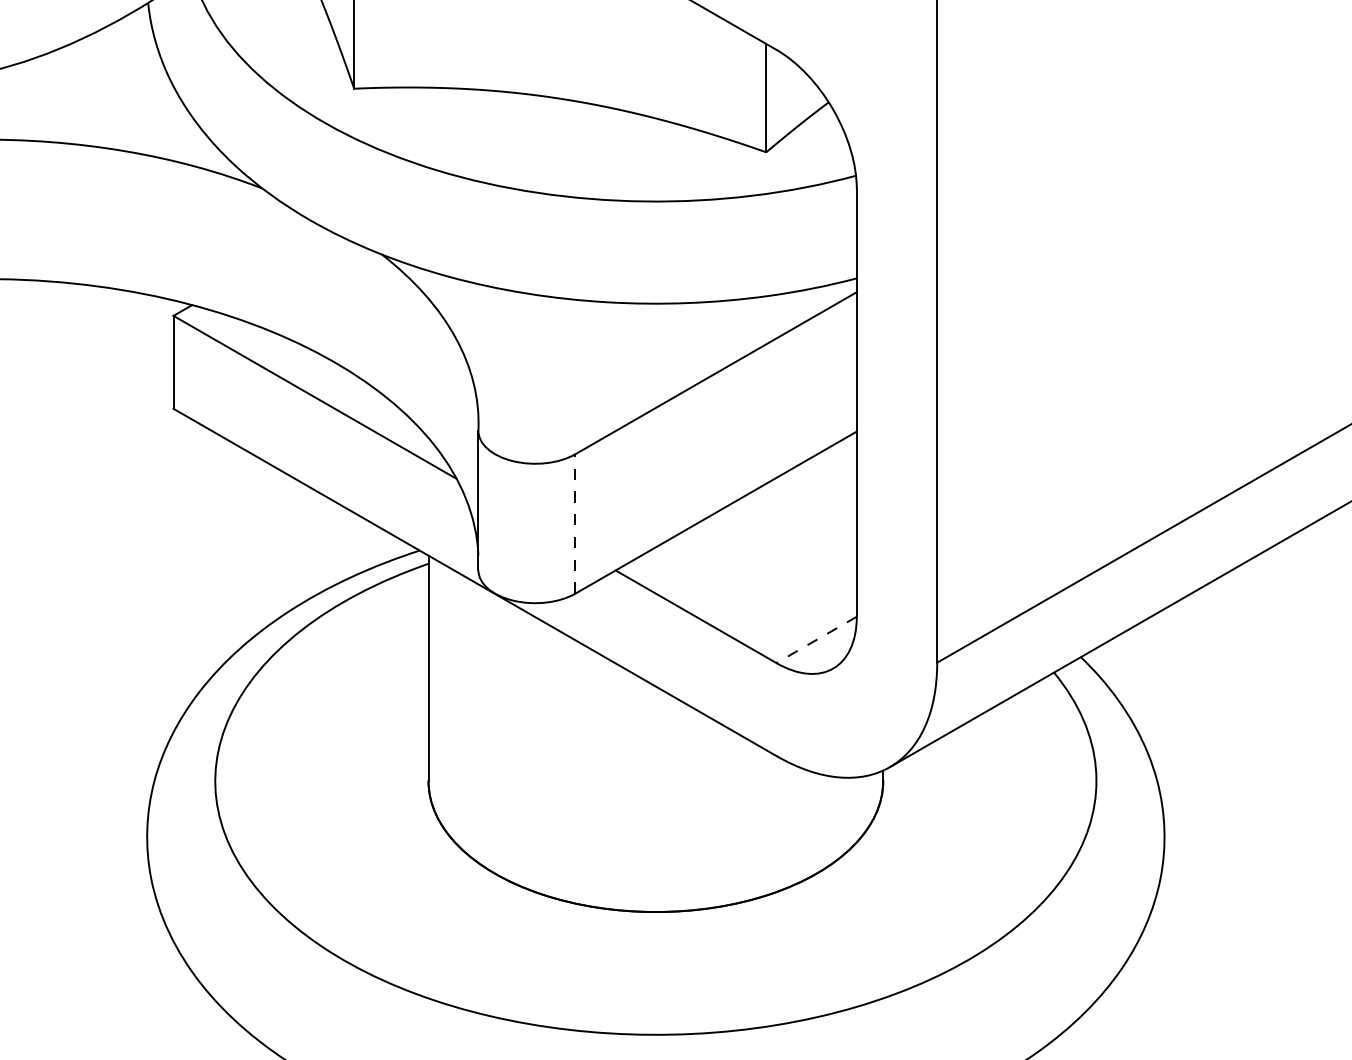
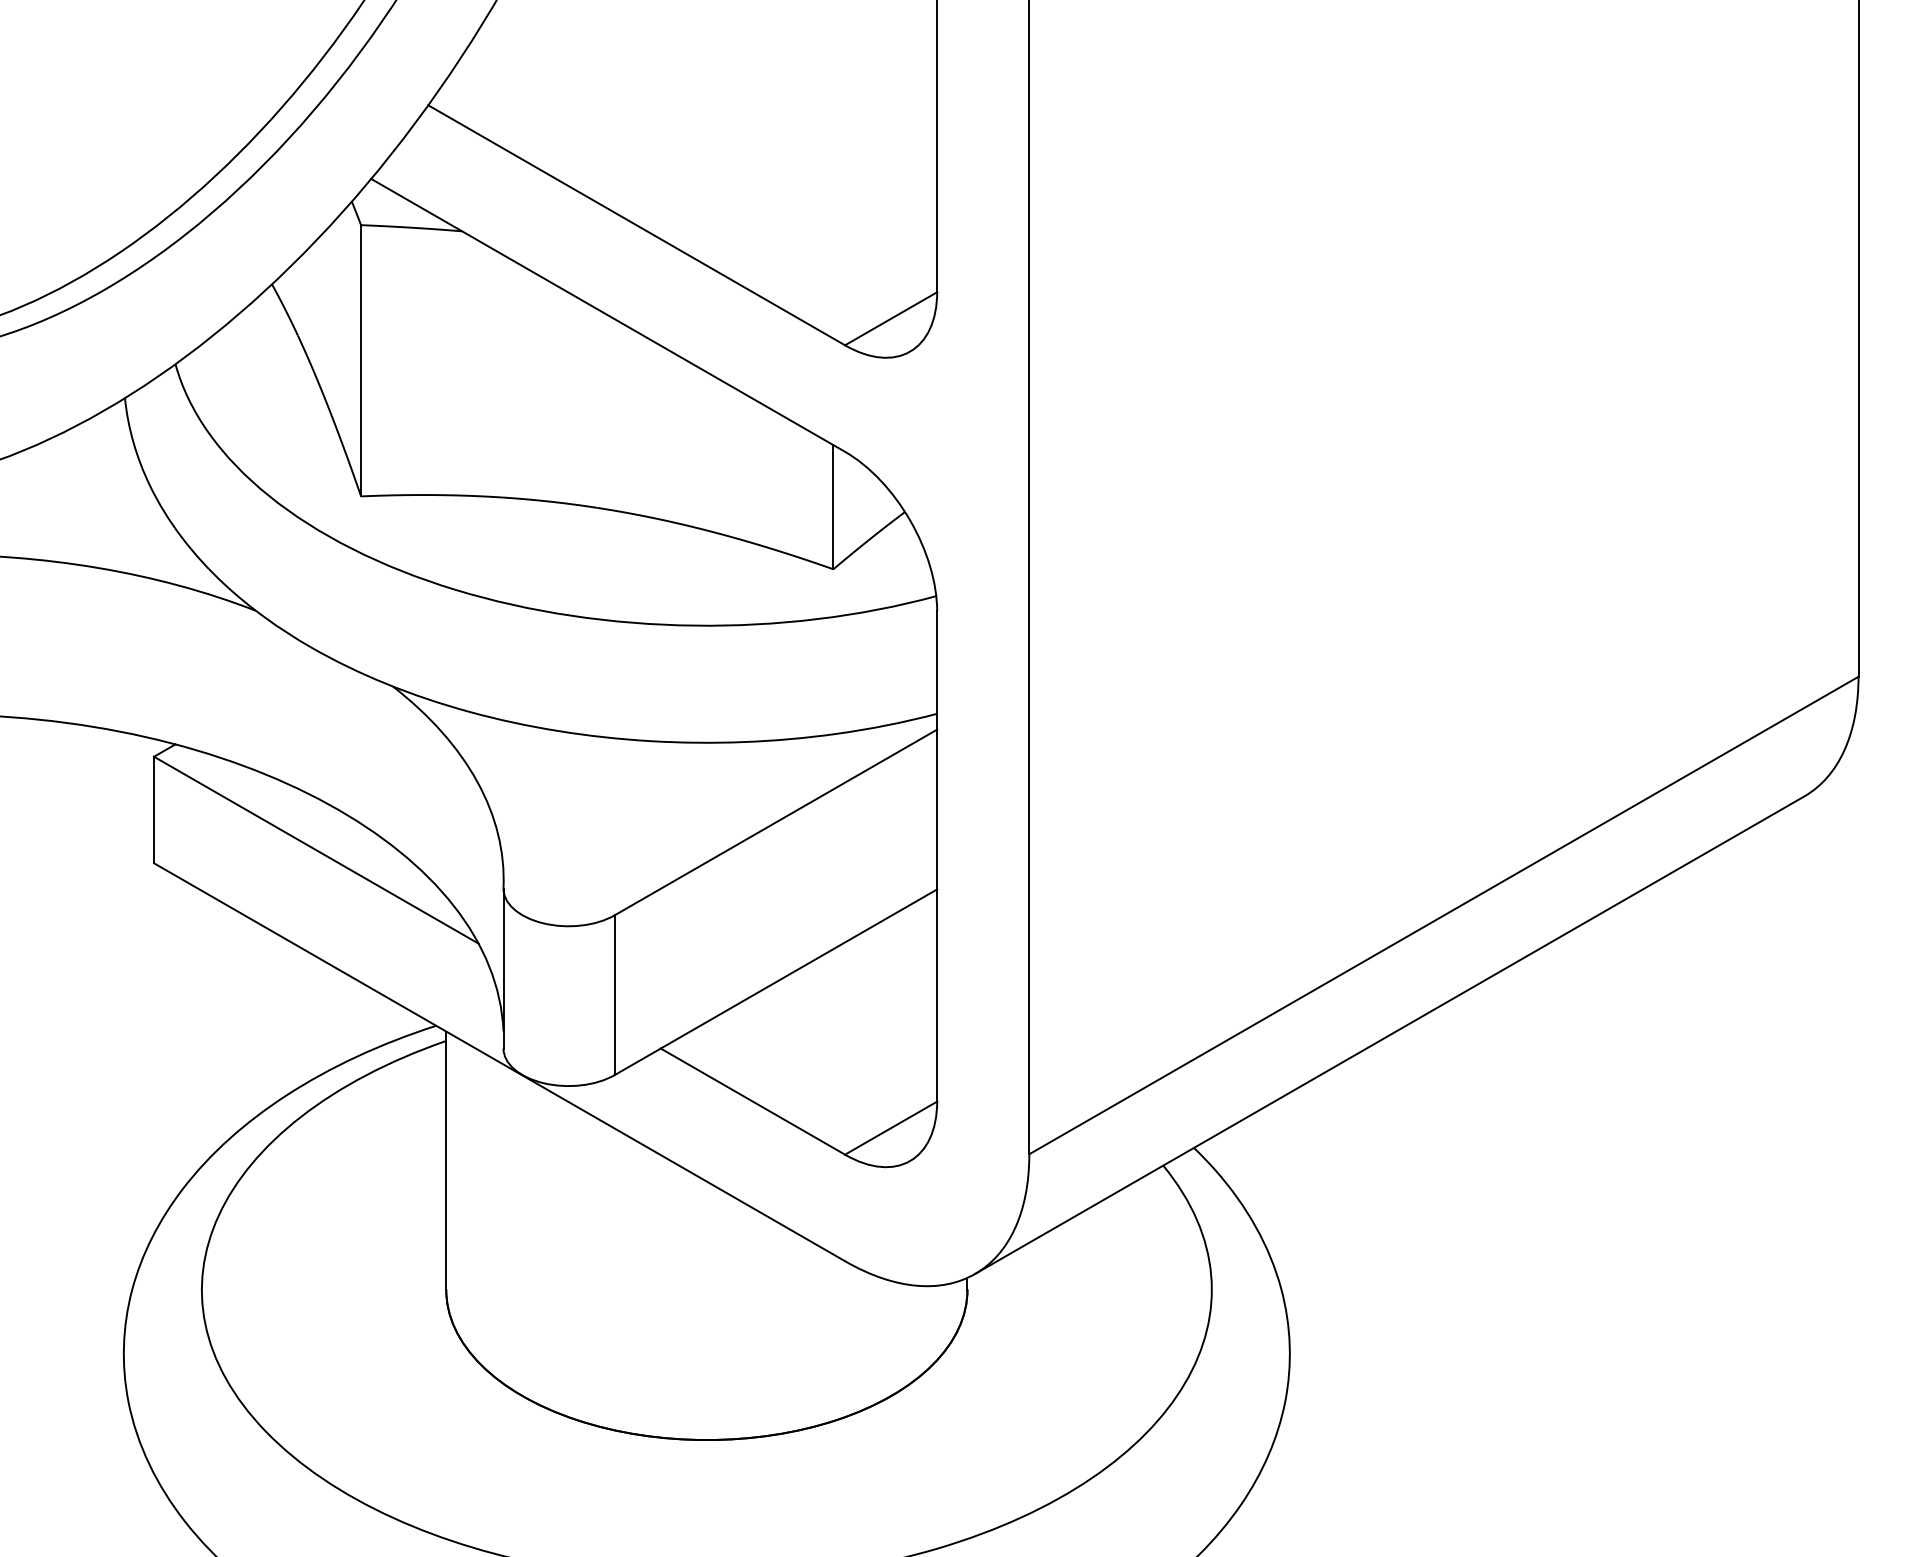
line: (575, 524) -> (614, 995), dashed -> solid
line: (816, 640) -> (890, 1128), dashed -> solid

